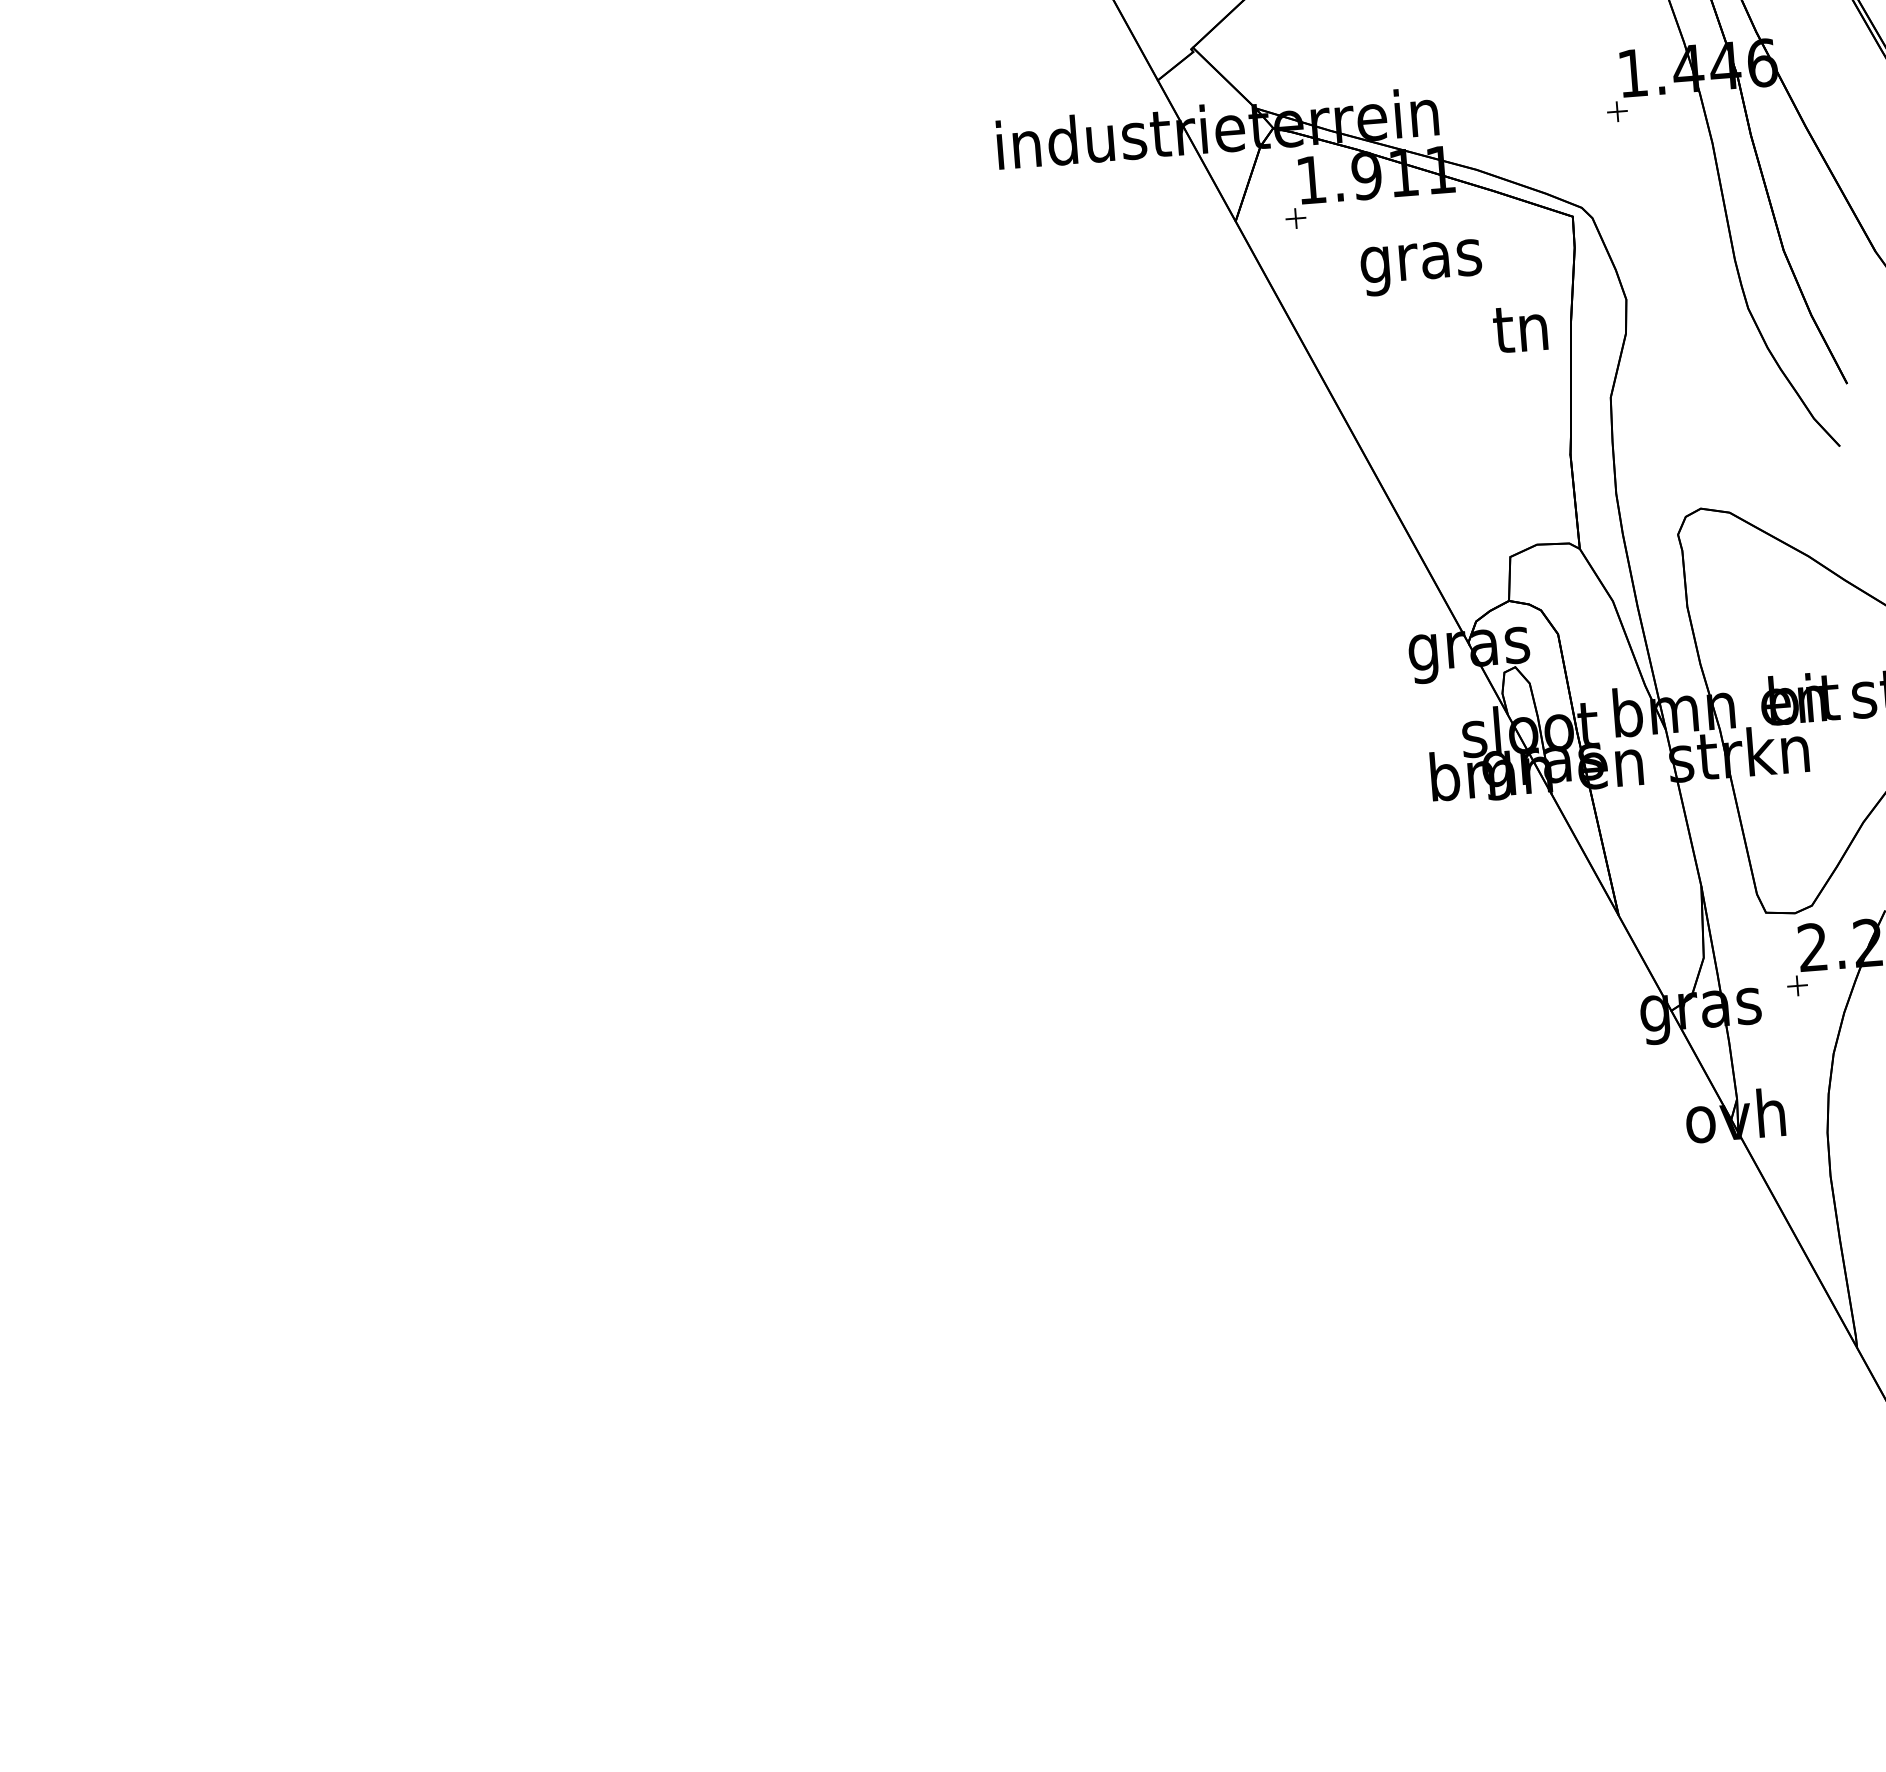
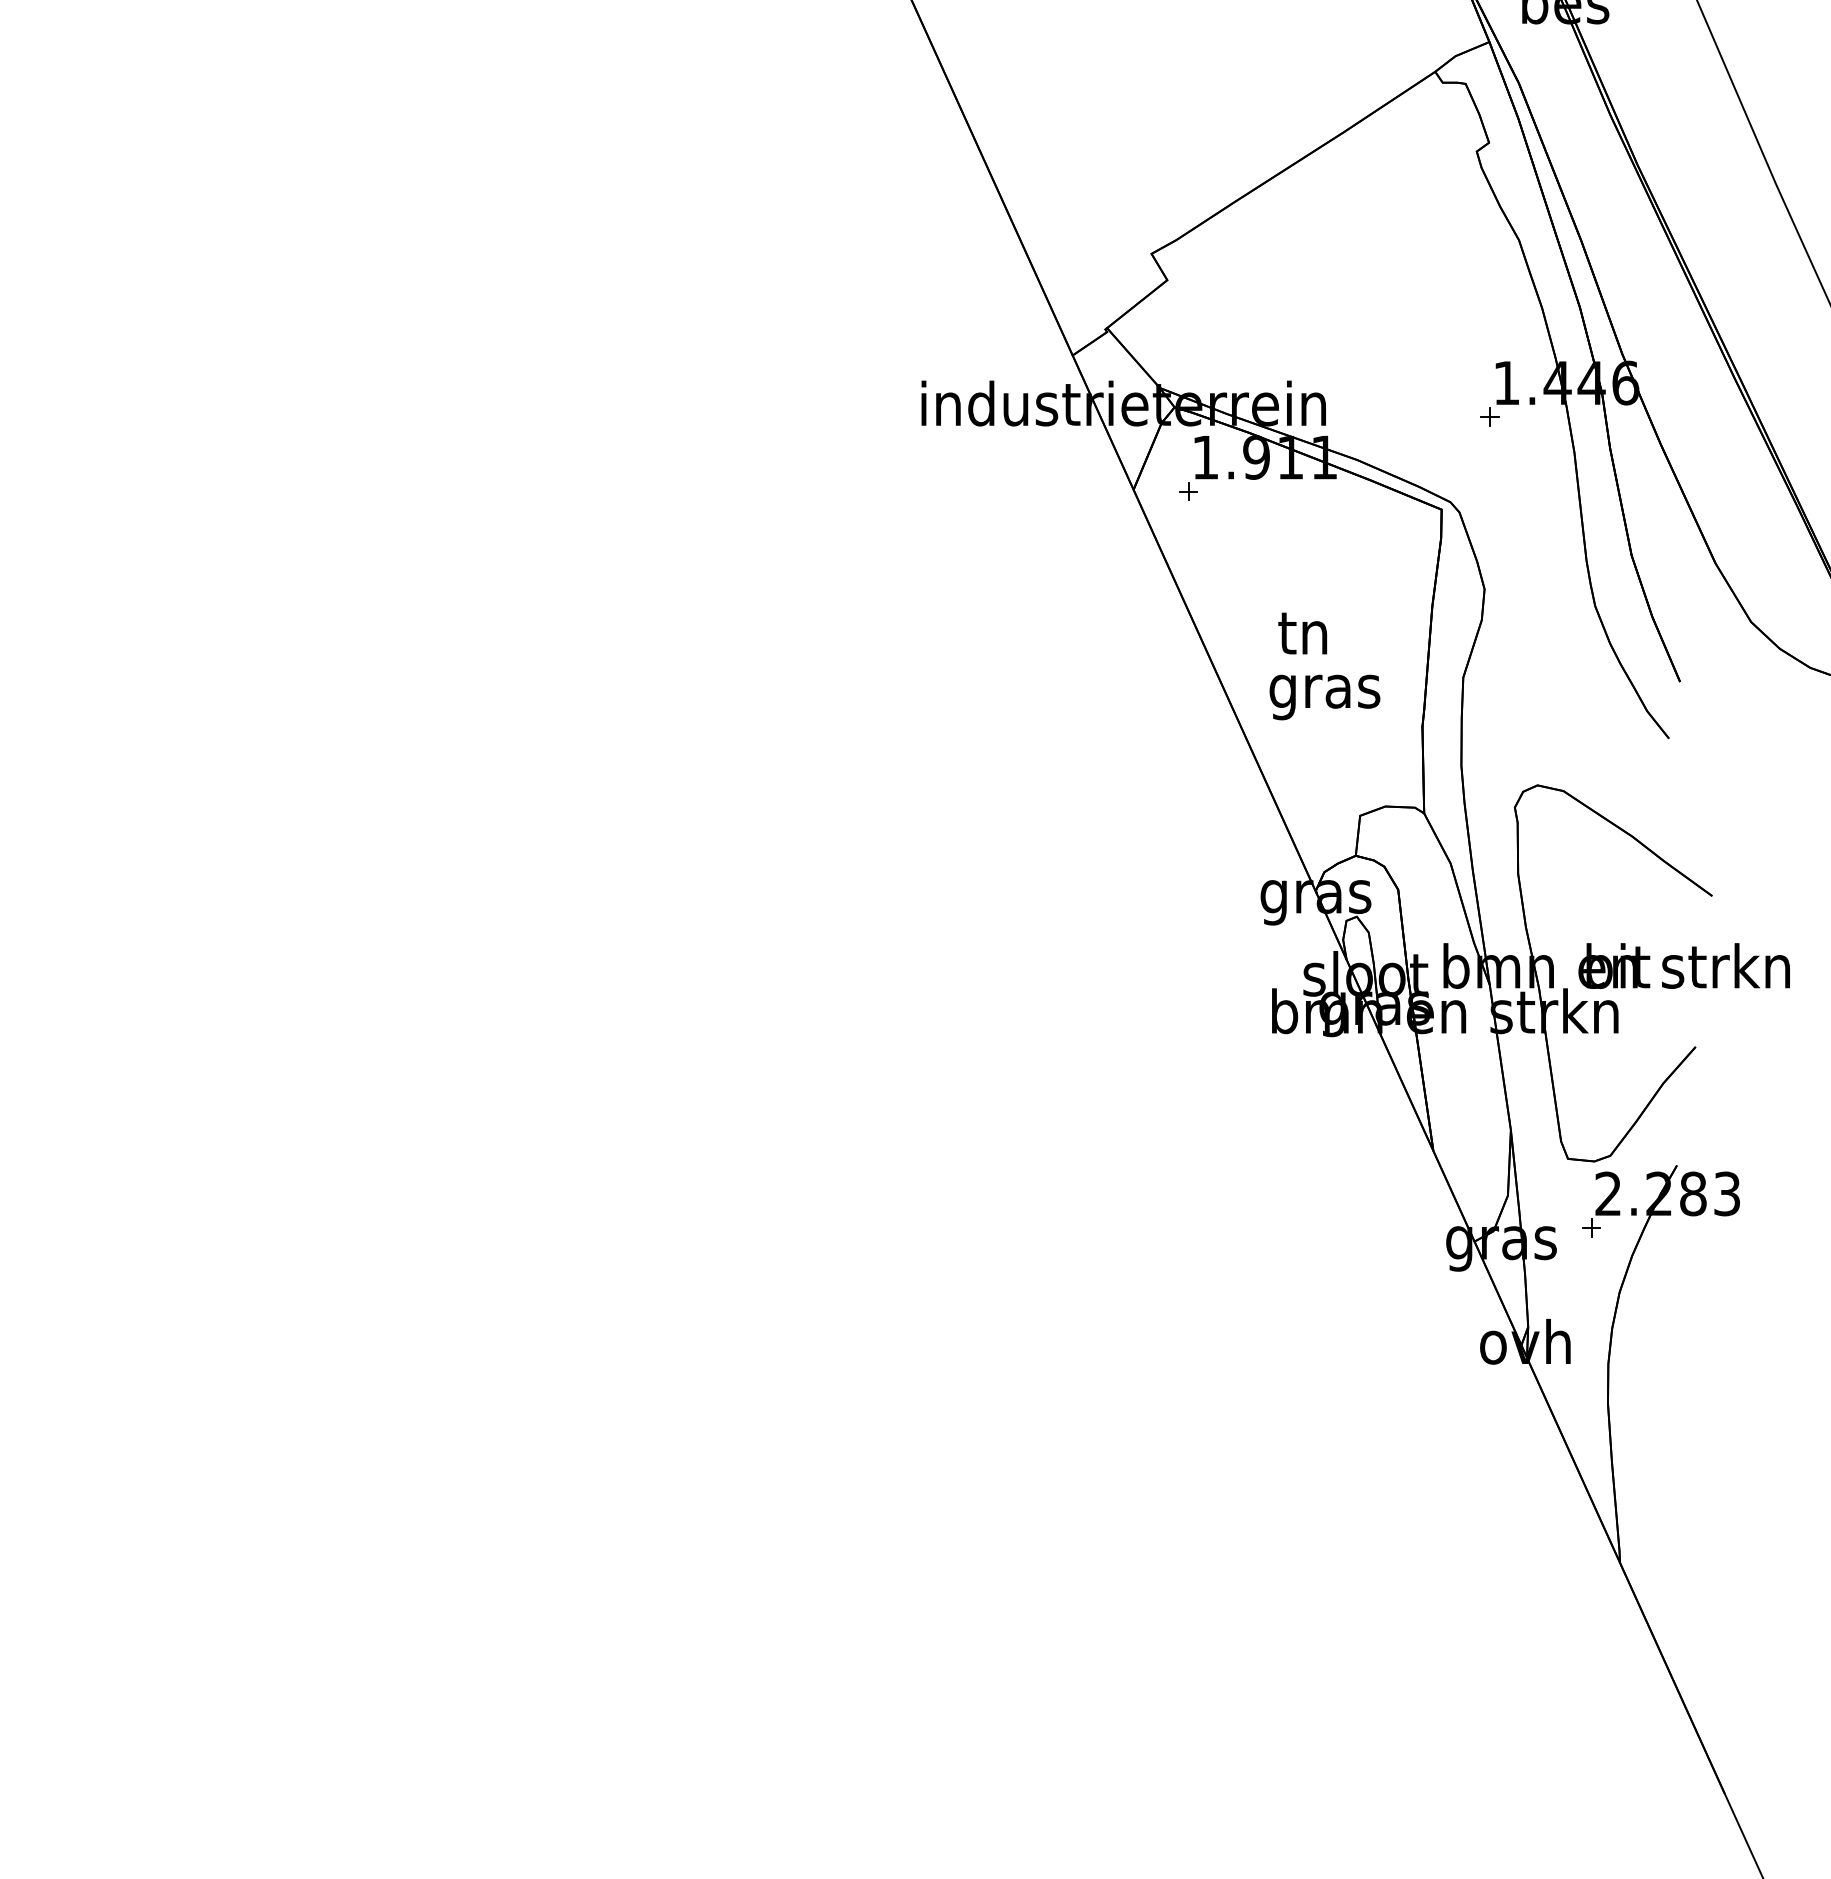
text: (1421, 267) -> (1324, 697), moved
text: (1520, 329) -> (1302, 633), moved

